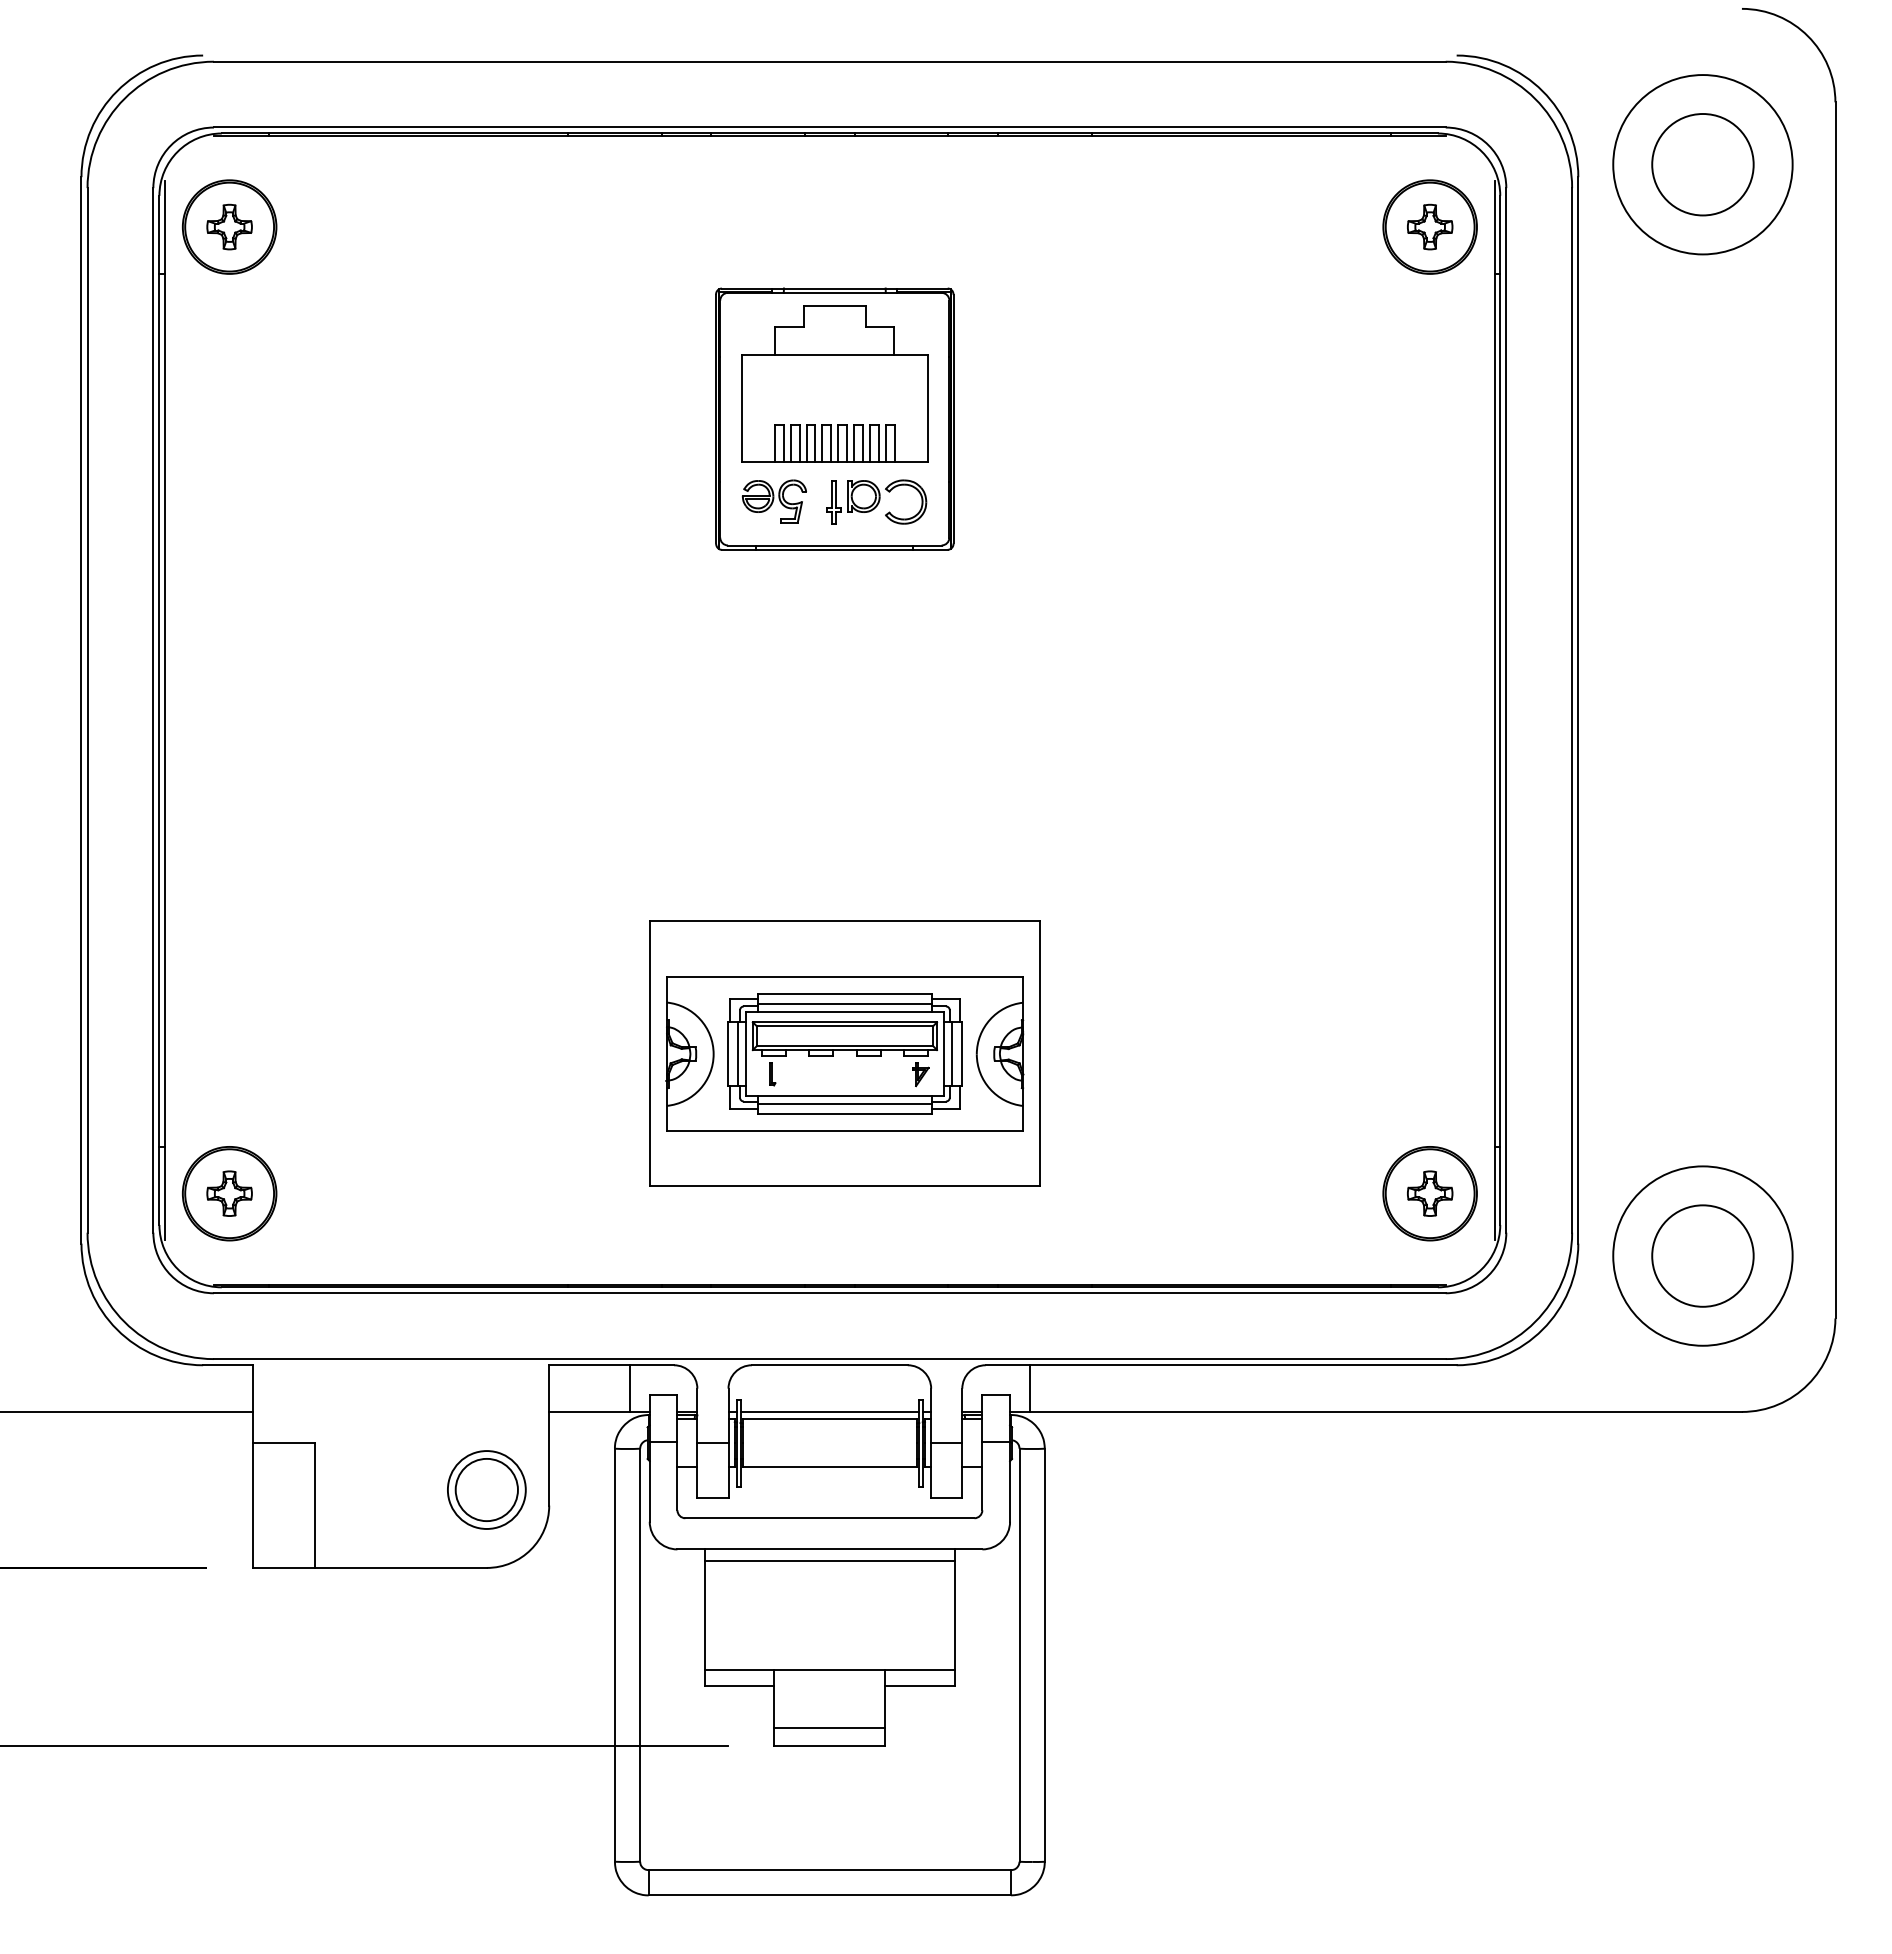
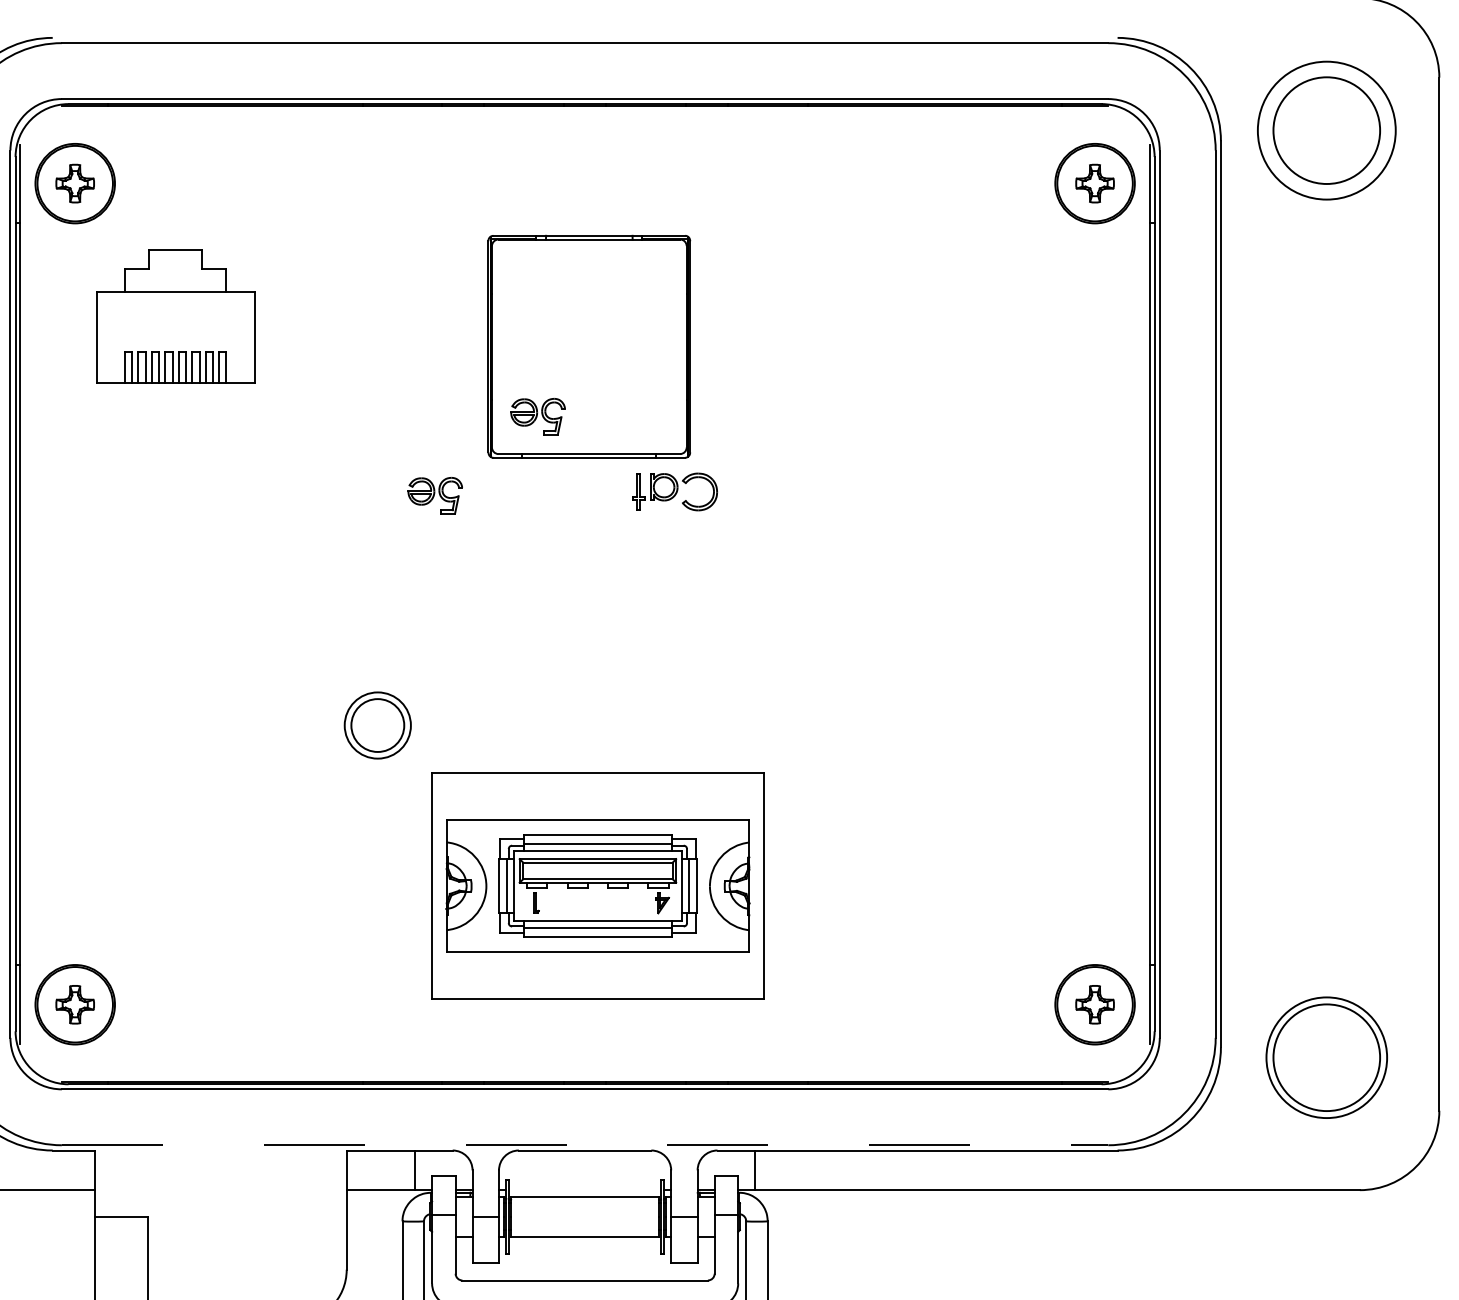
circle: (1702, 164) -> (1326, 130), size x0.7
circle: (1702, 164) -> (1326, 130), size x1.6
part: (834, 383) -> (175, 316), moved
part: (876, 501) -> (674, 491), moved
part: (652, 594) -> (434, 495), added
circle: (1702, 1255) -> (1326, 1057), size x0.7
circle: (1702, 1255) -> (1326, 1057), size x1.4
line: (829, 1359) -> (584, 1145), solid -> dashed
line: (829, 1412) -> (584, 1190), removed
part: (486, 1489) -> (377, 725), moved

